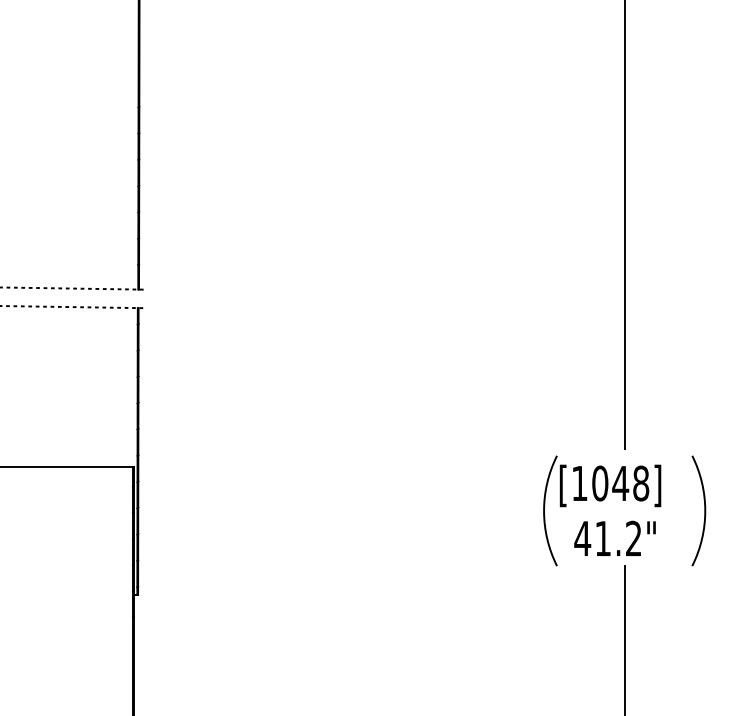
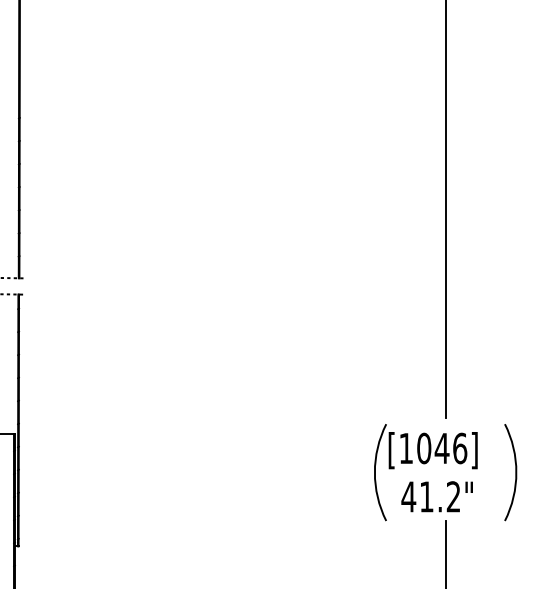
text: (641, 483) -> (460, 448), [1048] -> [1046]

